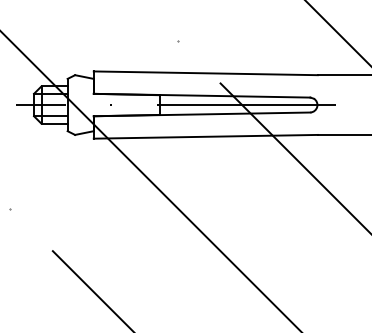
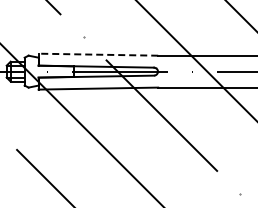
line: (205, 72) -> (98, 54), solid -> dashed

